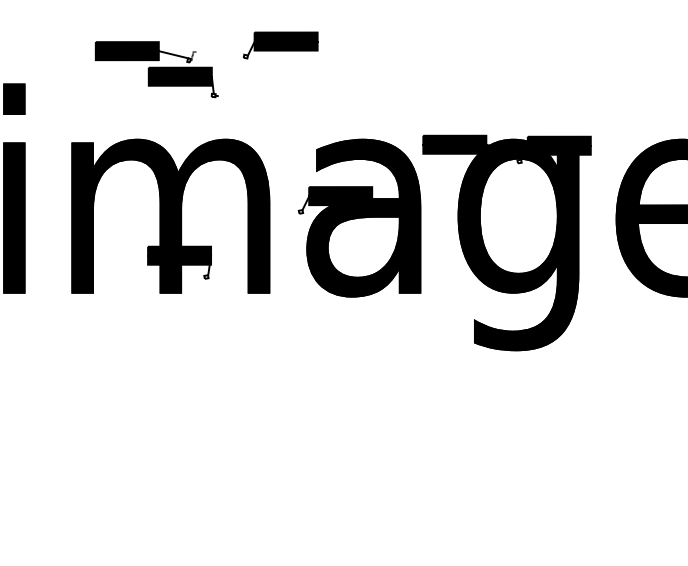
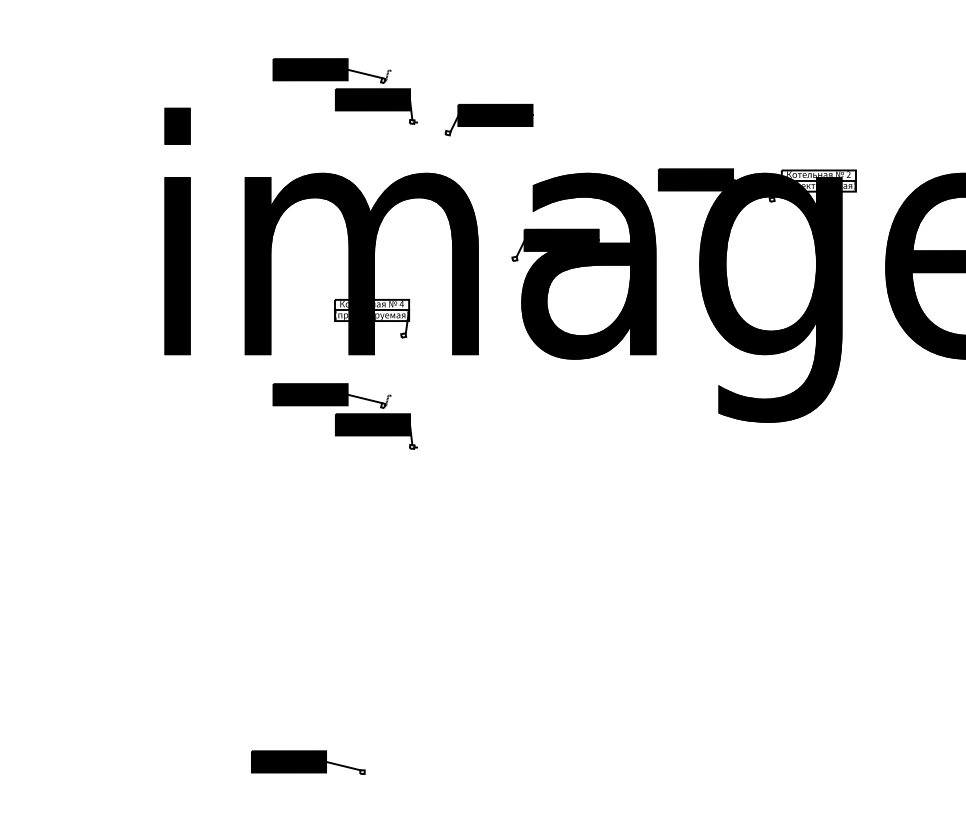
part: (280, 45) -> (488, 120), moved
fill: (558, 145) -> (818, 180), removed
fill: (179, 255) -> (371, 310), removed
part: (156, 345) -> (344, 416), added

